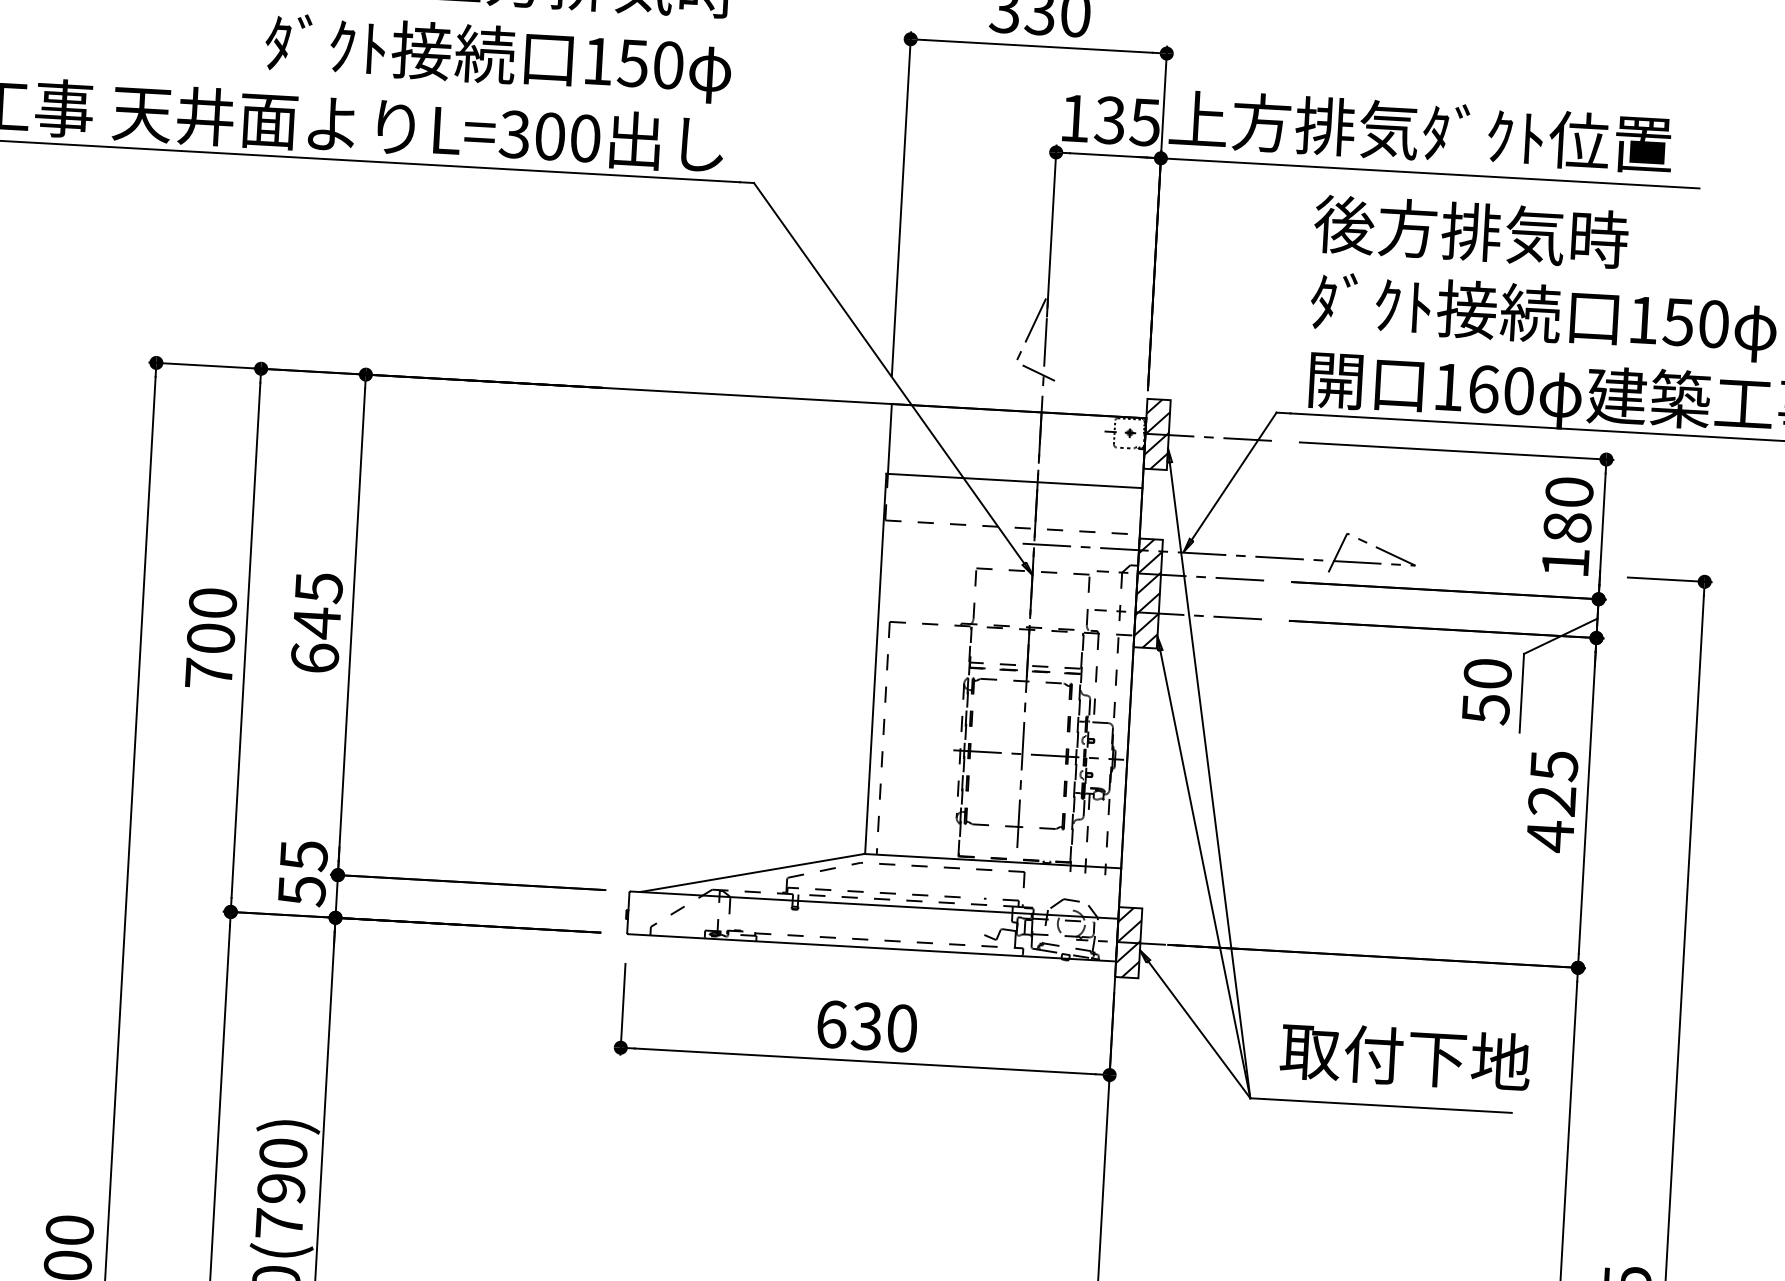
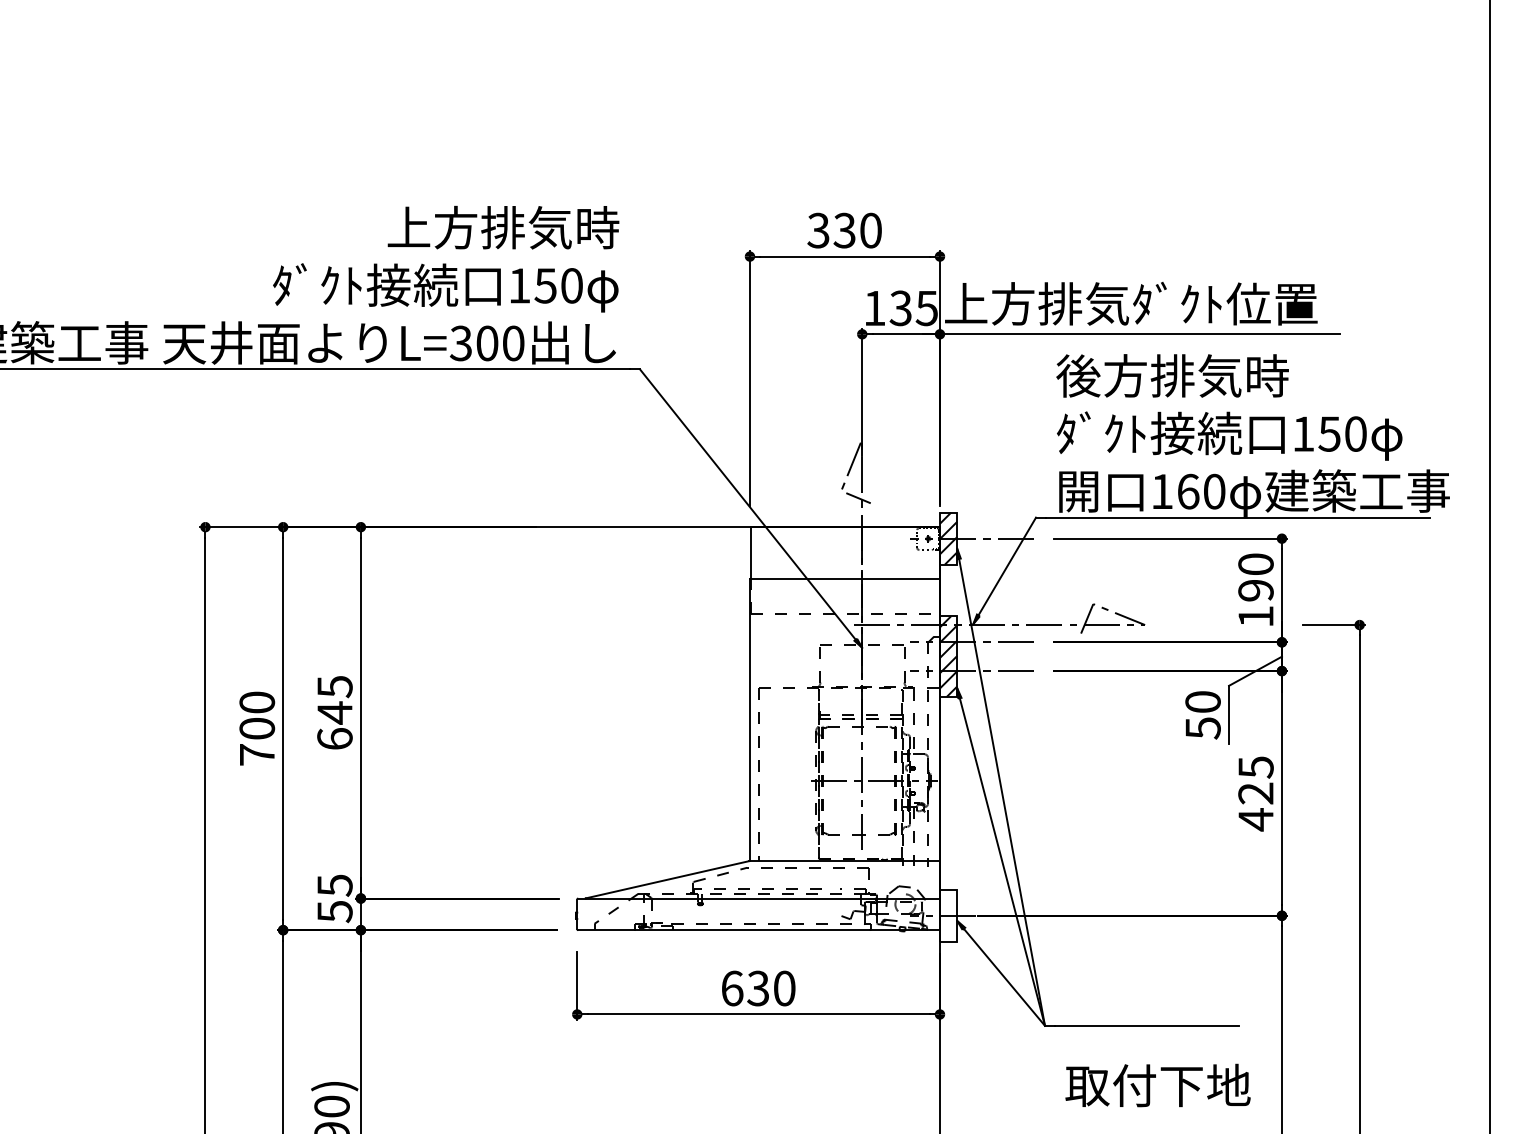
text: (1566, 527) -> (1255, 590), 180 -> 190
hatch: (1128, 942) -> (948, 915), removed
text: (1404, 1056) -> (1157, 1085), moved

